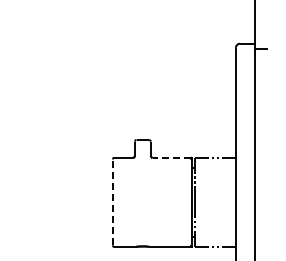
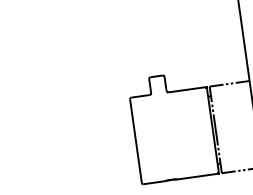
line: (171, 157) -> (186, 89), dashed -> solid
line: (112, 202) -> (135, 141), dashed -> solid

